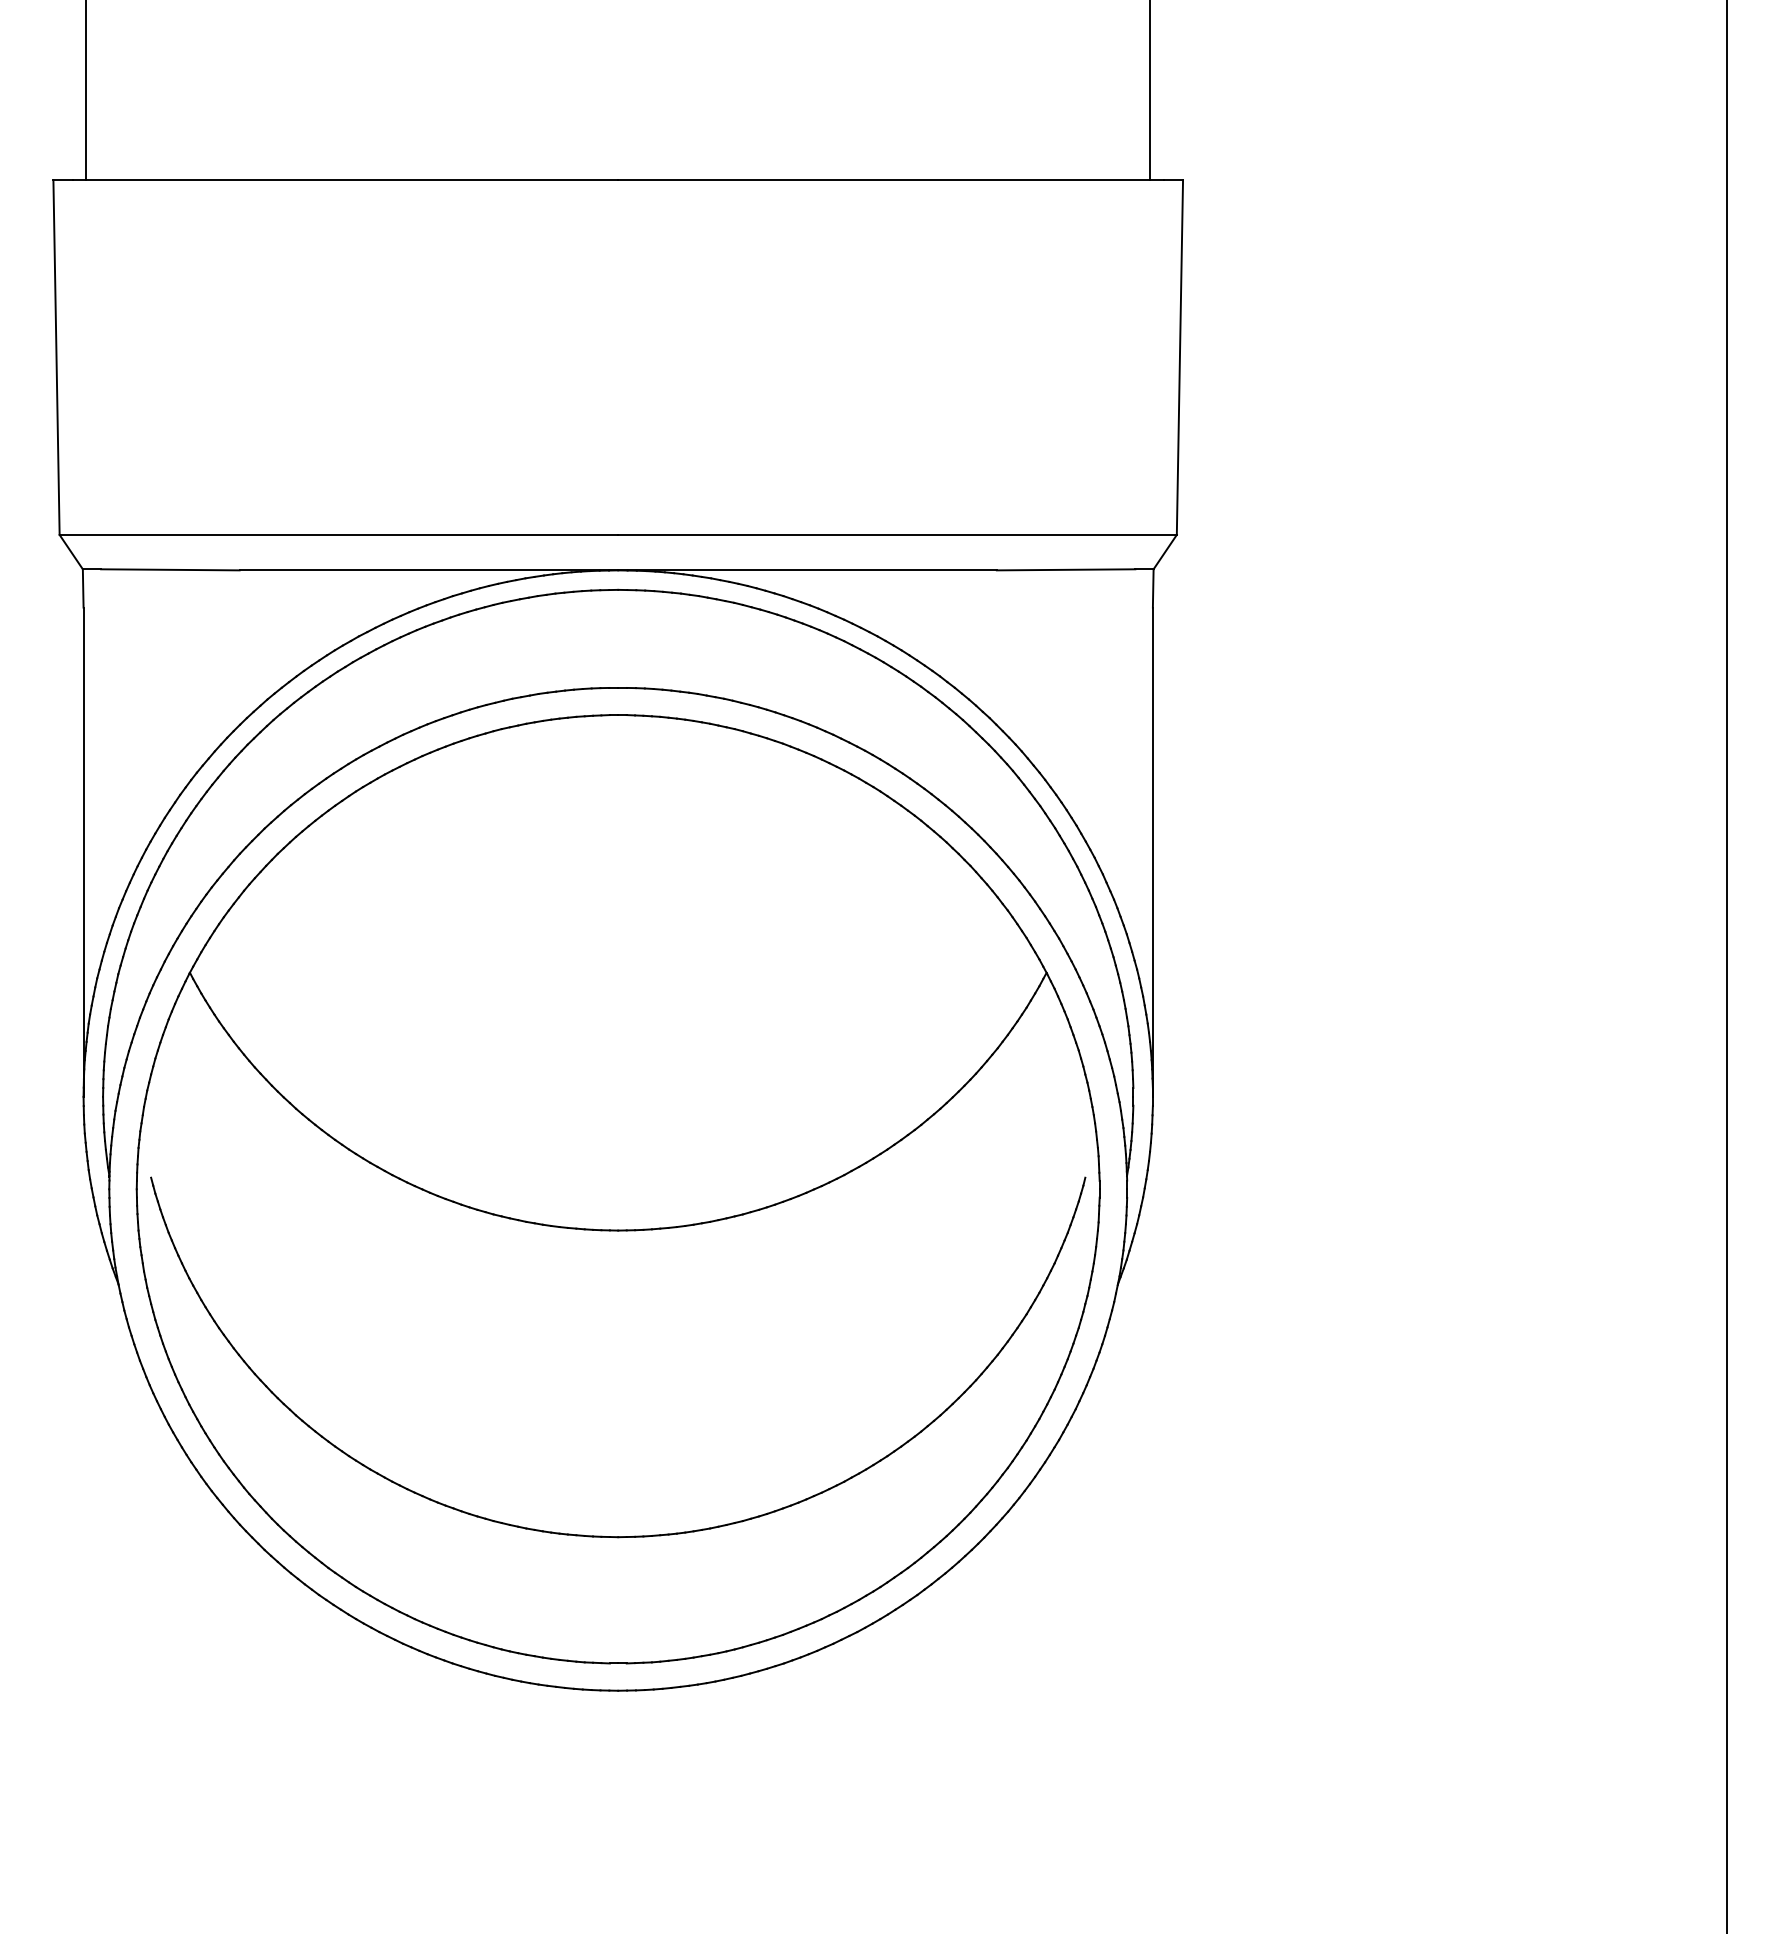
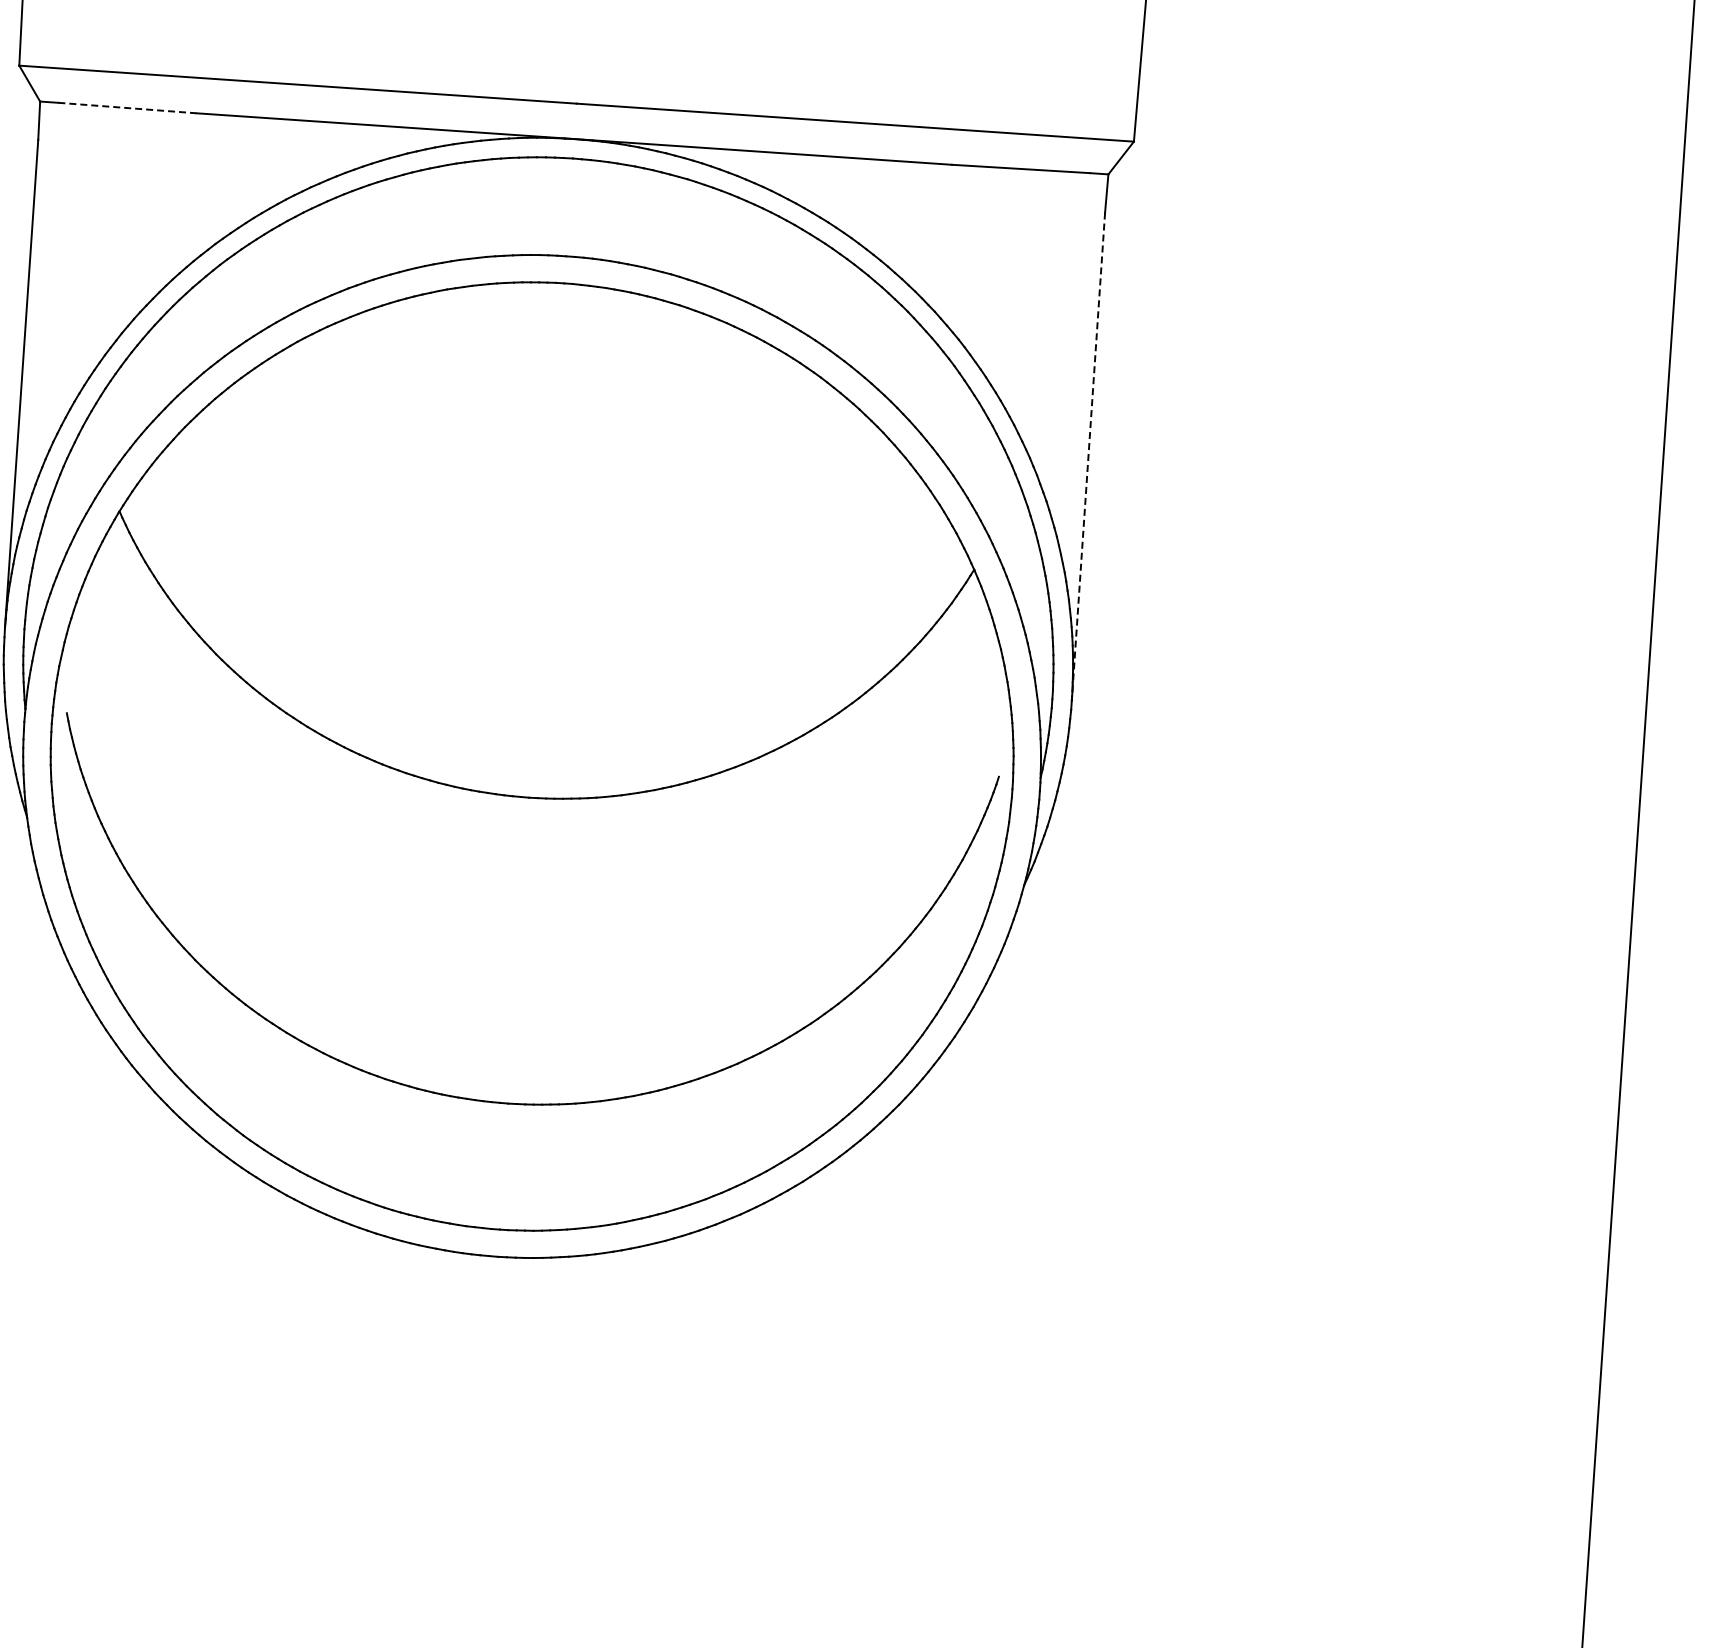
line: (170, 569) -> (127, 107), solid -> dashed
line: (1152, 852) -> (1088, 456), solid -> dashed

